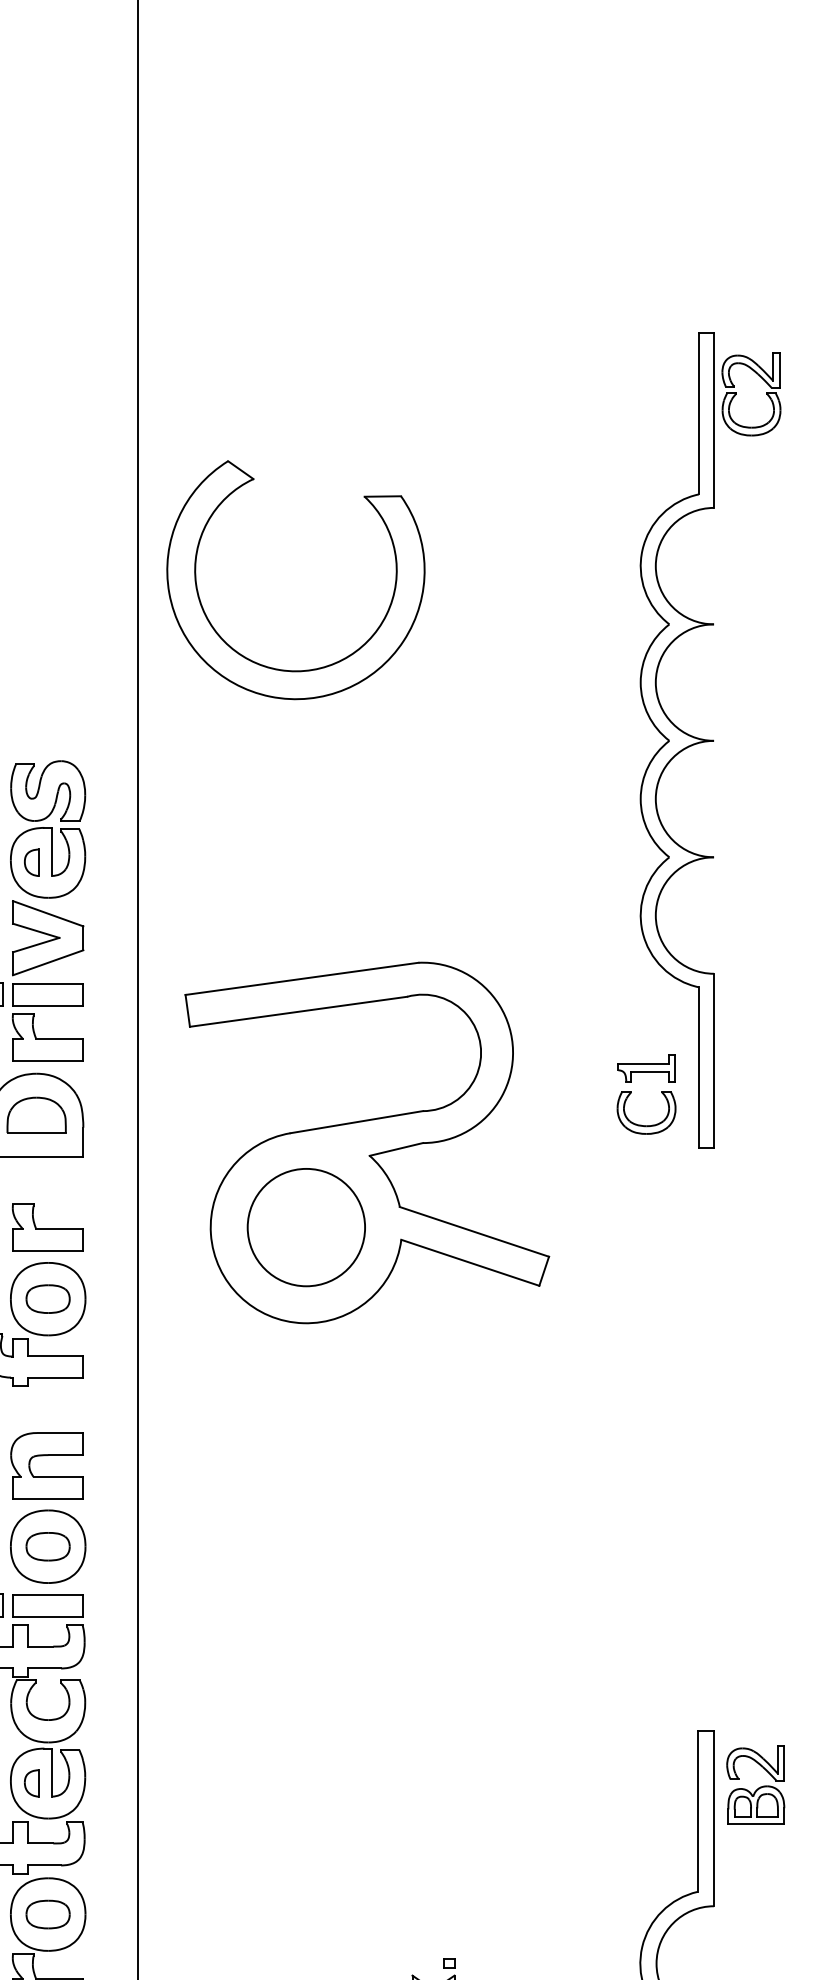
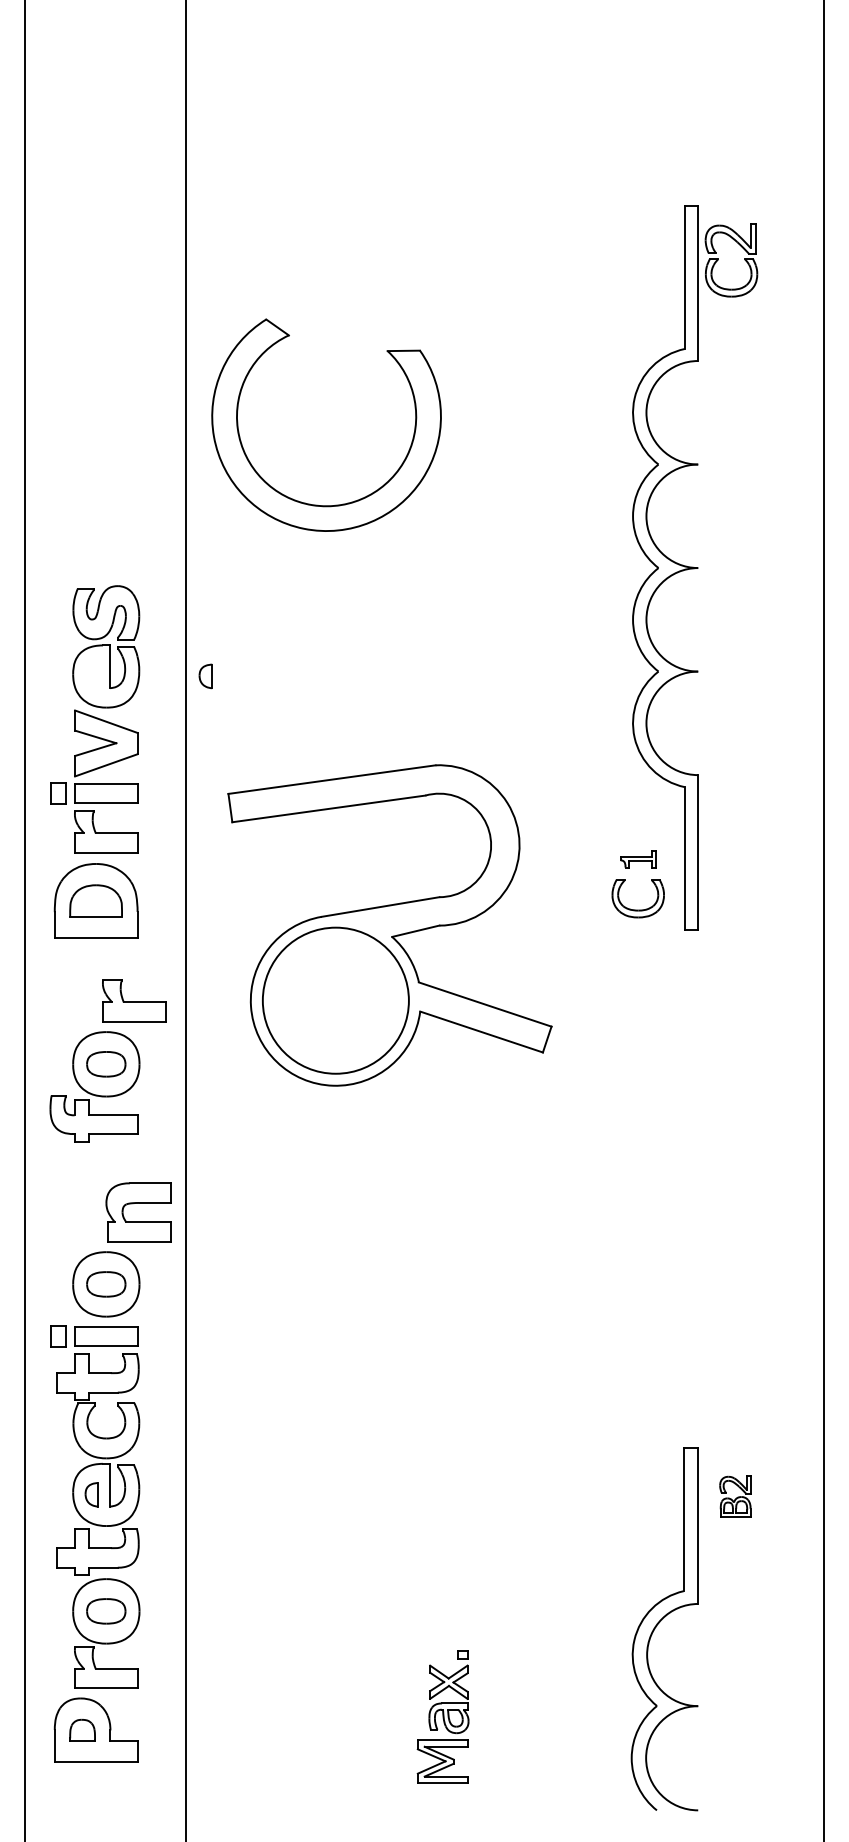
part: (31, 862) -> (205, 676), moved
part: (645, 1067) -> (637, 858), size x0.7
part: (48, 1227) -> (134, 1000), moved
circle: (305, 1227) -> (335, 1000), size x1.4
part: (47, 1455) -> (138, 1203), moved
part: (755, 1785) -> (735, 1496), size x0.6

